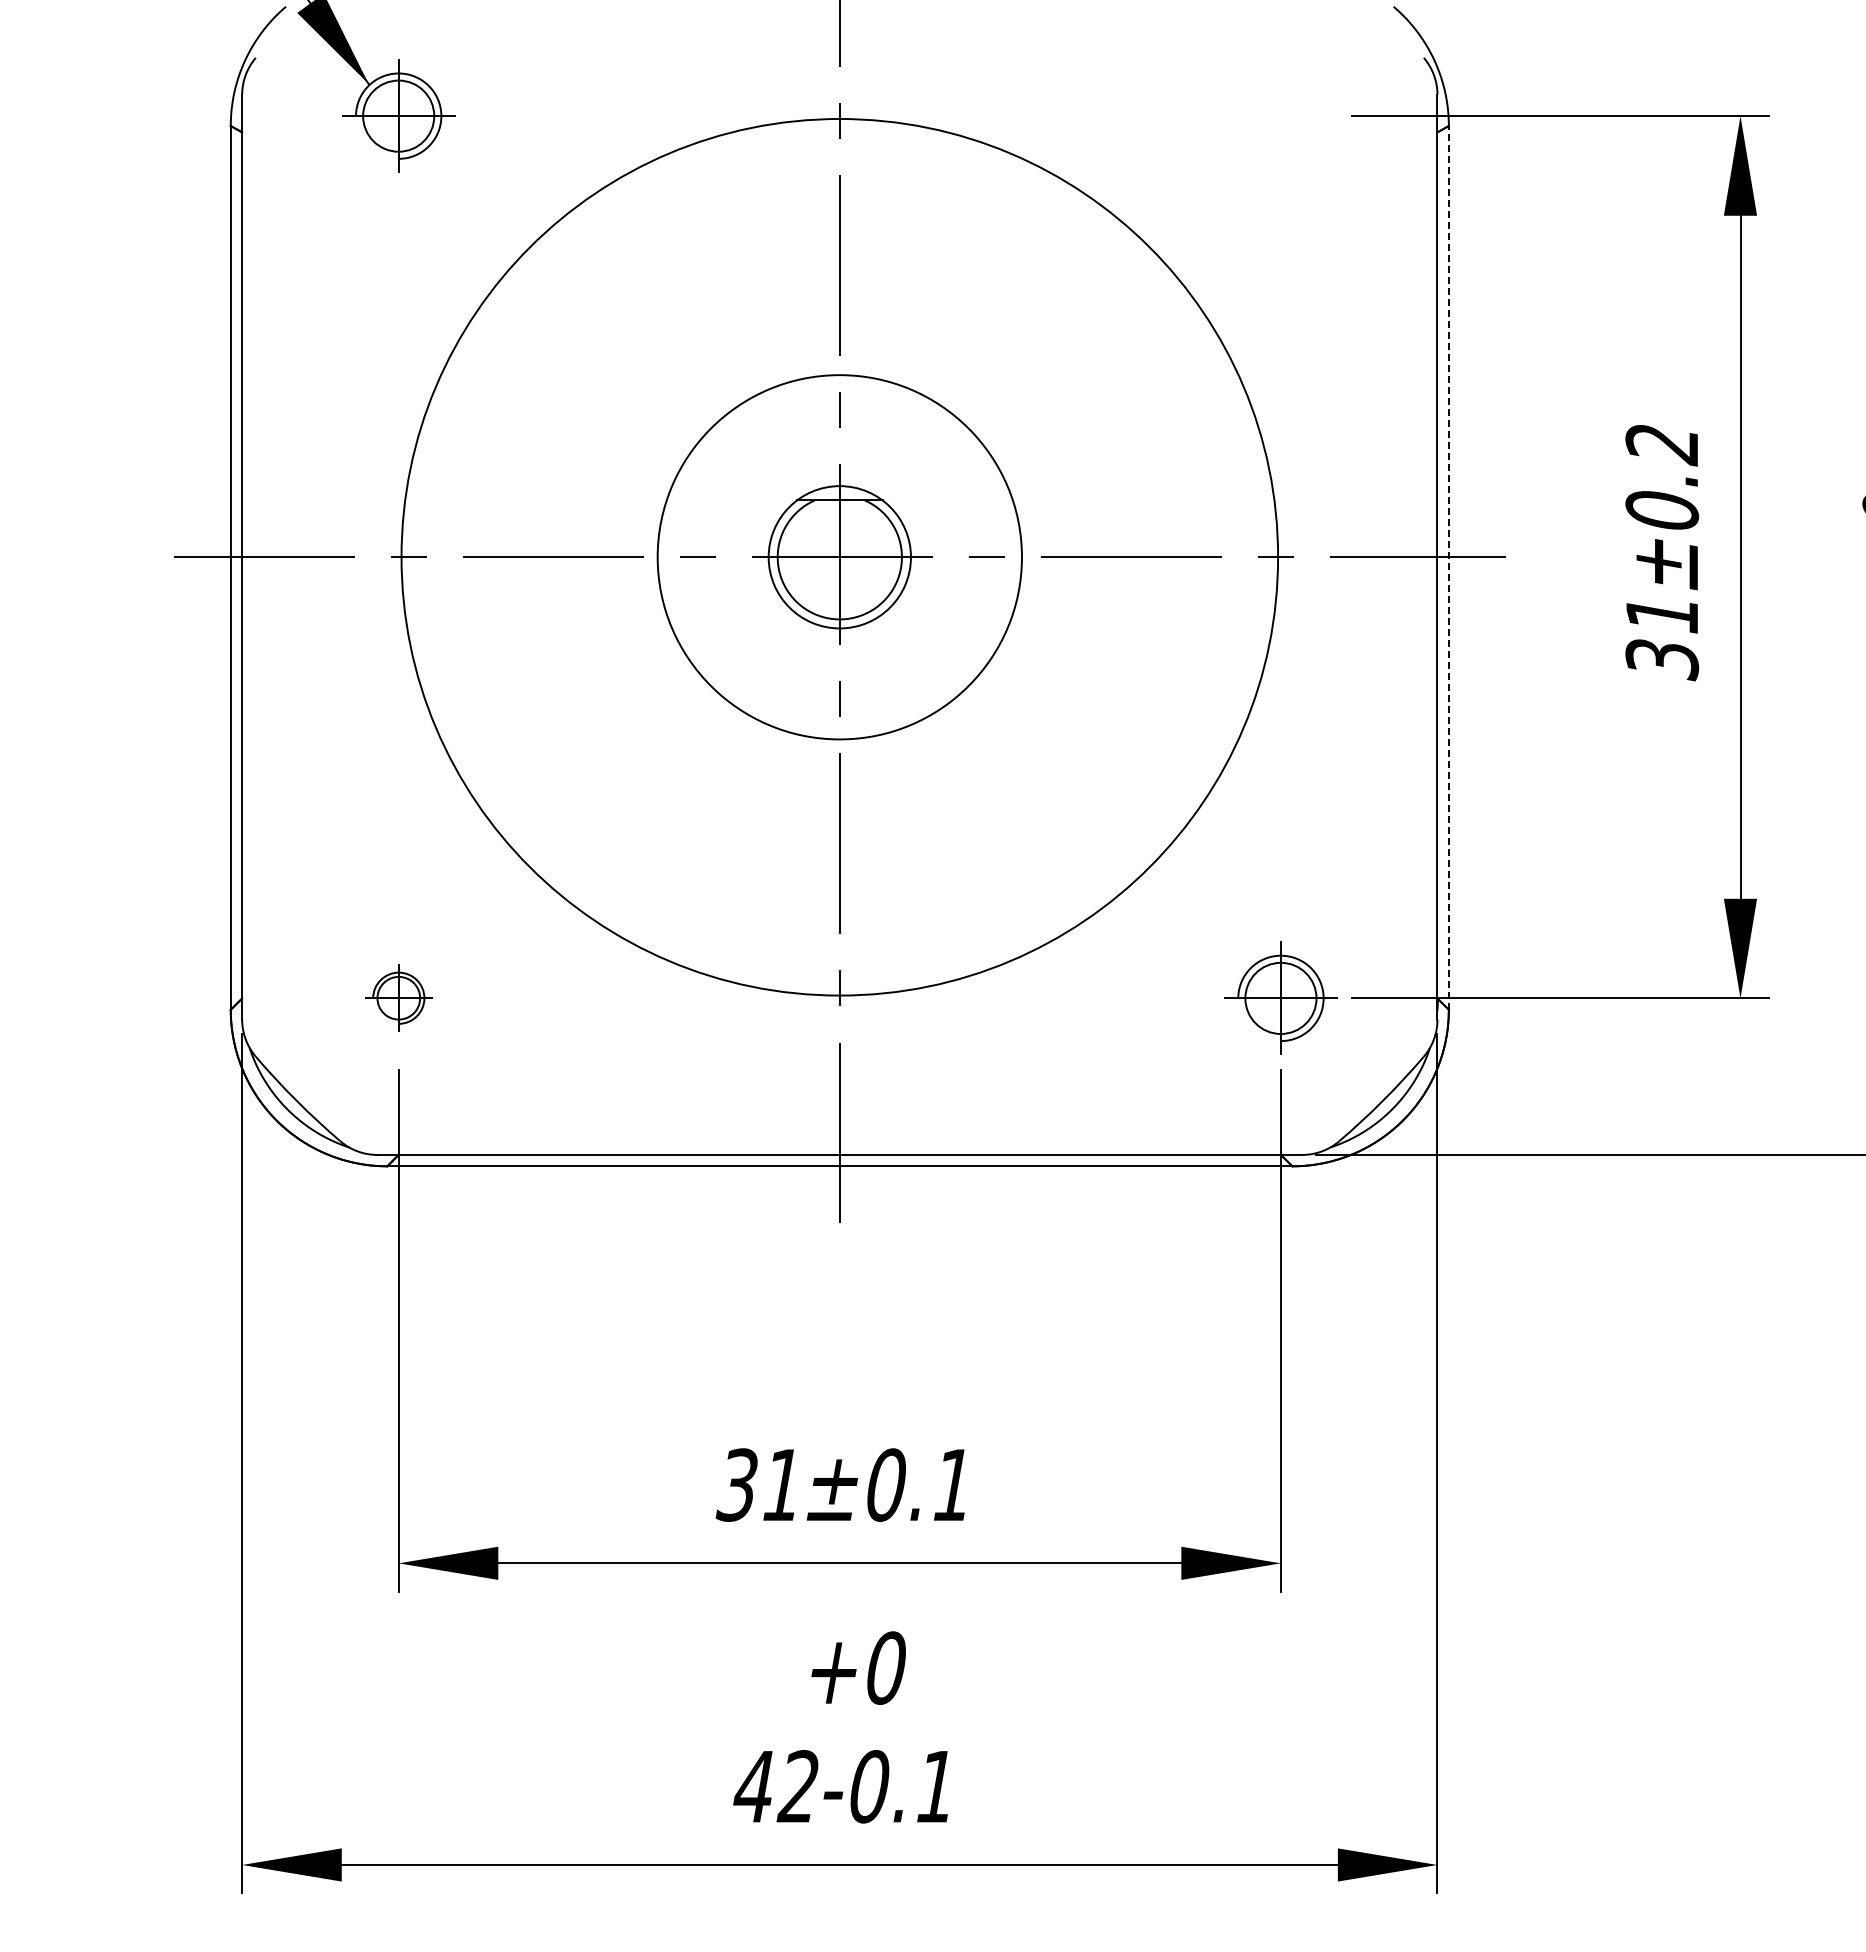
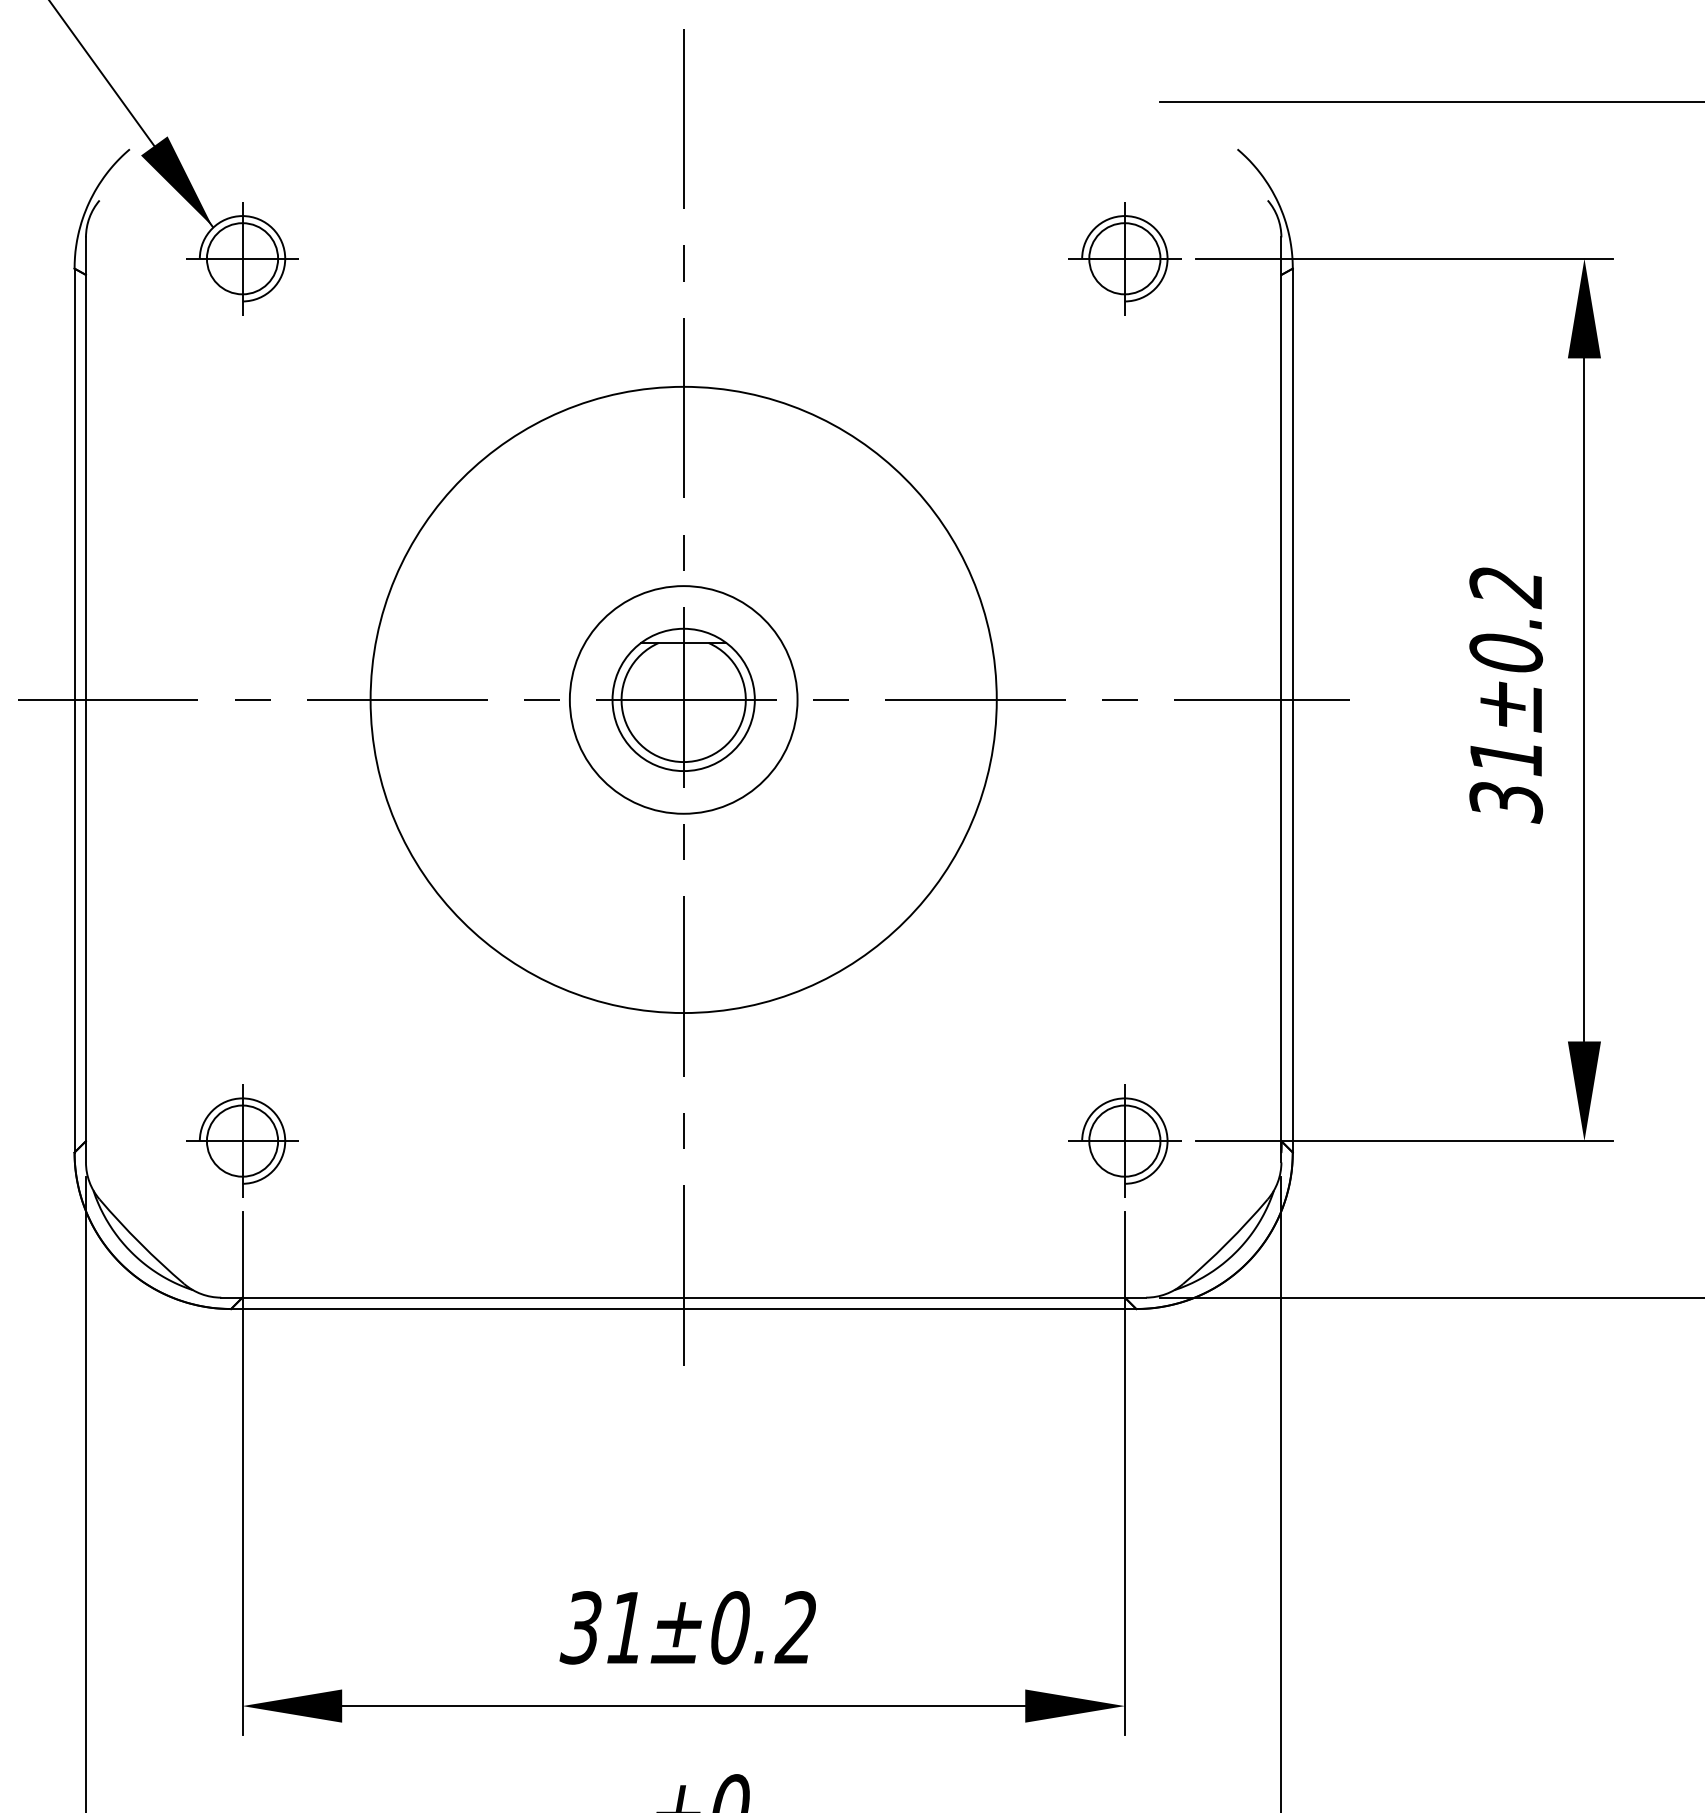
part: (1280, 115) -> (1124, 258), added
circle: (839, 557) -> (683, 700), size x0.62
circle: (839, 557) -> (683, 700), size x0.71
line: (1448, 567) -> (1292, 710), dashed -> solid
part: (398, 997) -> (242, 1140), size x1.67
text: (951, 1484) -> (795, 1627), 31±0.1 -> 31±0.2

